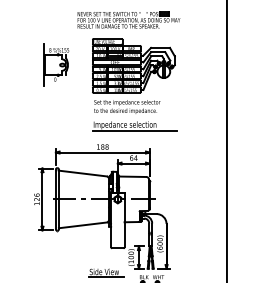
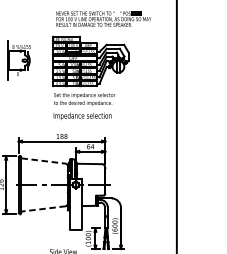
part: (128, 19) -> (103, 18), moved
line: (134, 131) -> (91, 122), removed
line: (83, 173) -> (44, 160), solid -> dashed
line: (82, 225) -> (43, 209), solid -> dashed

